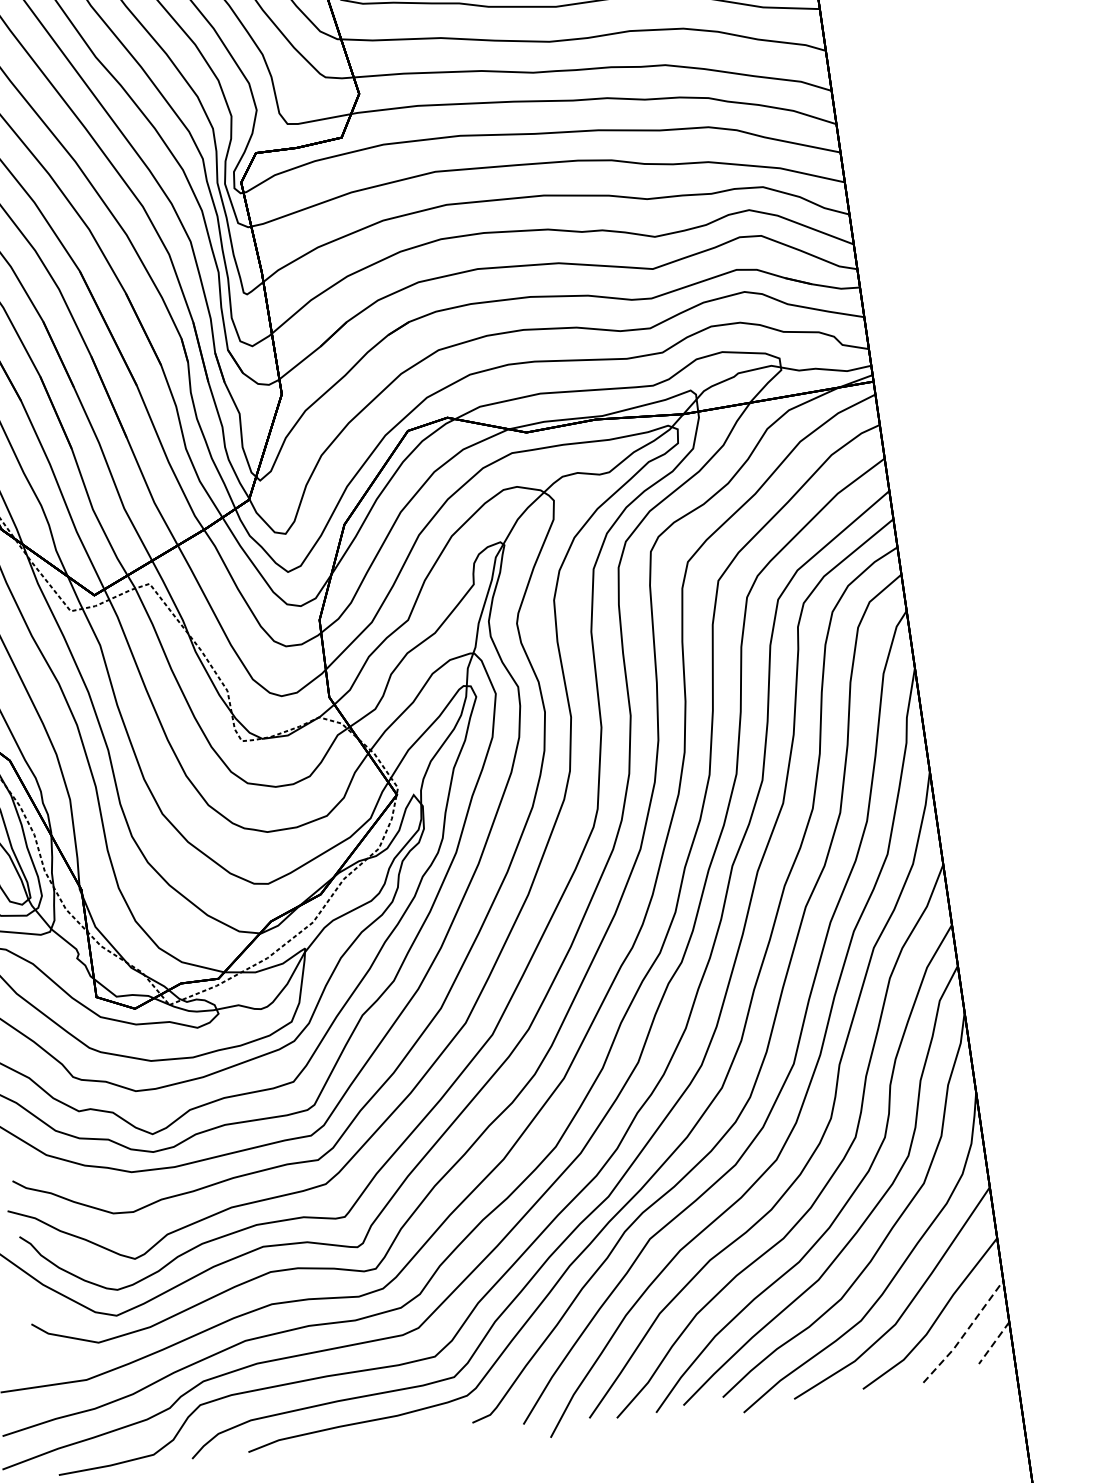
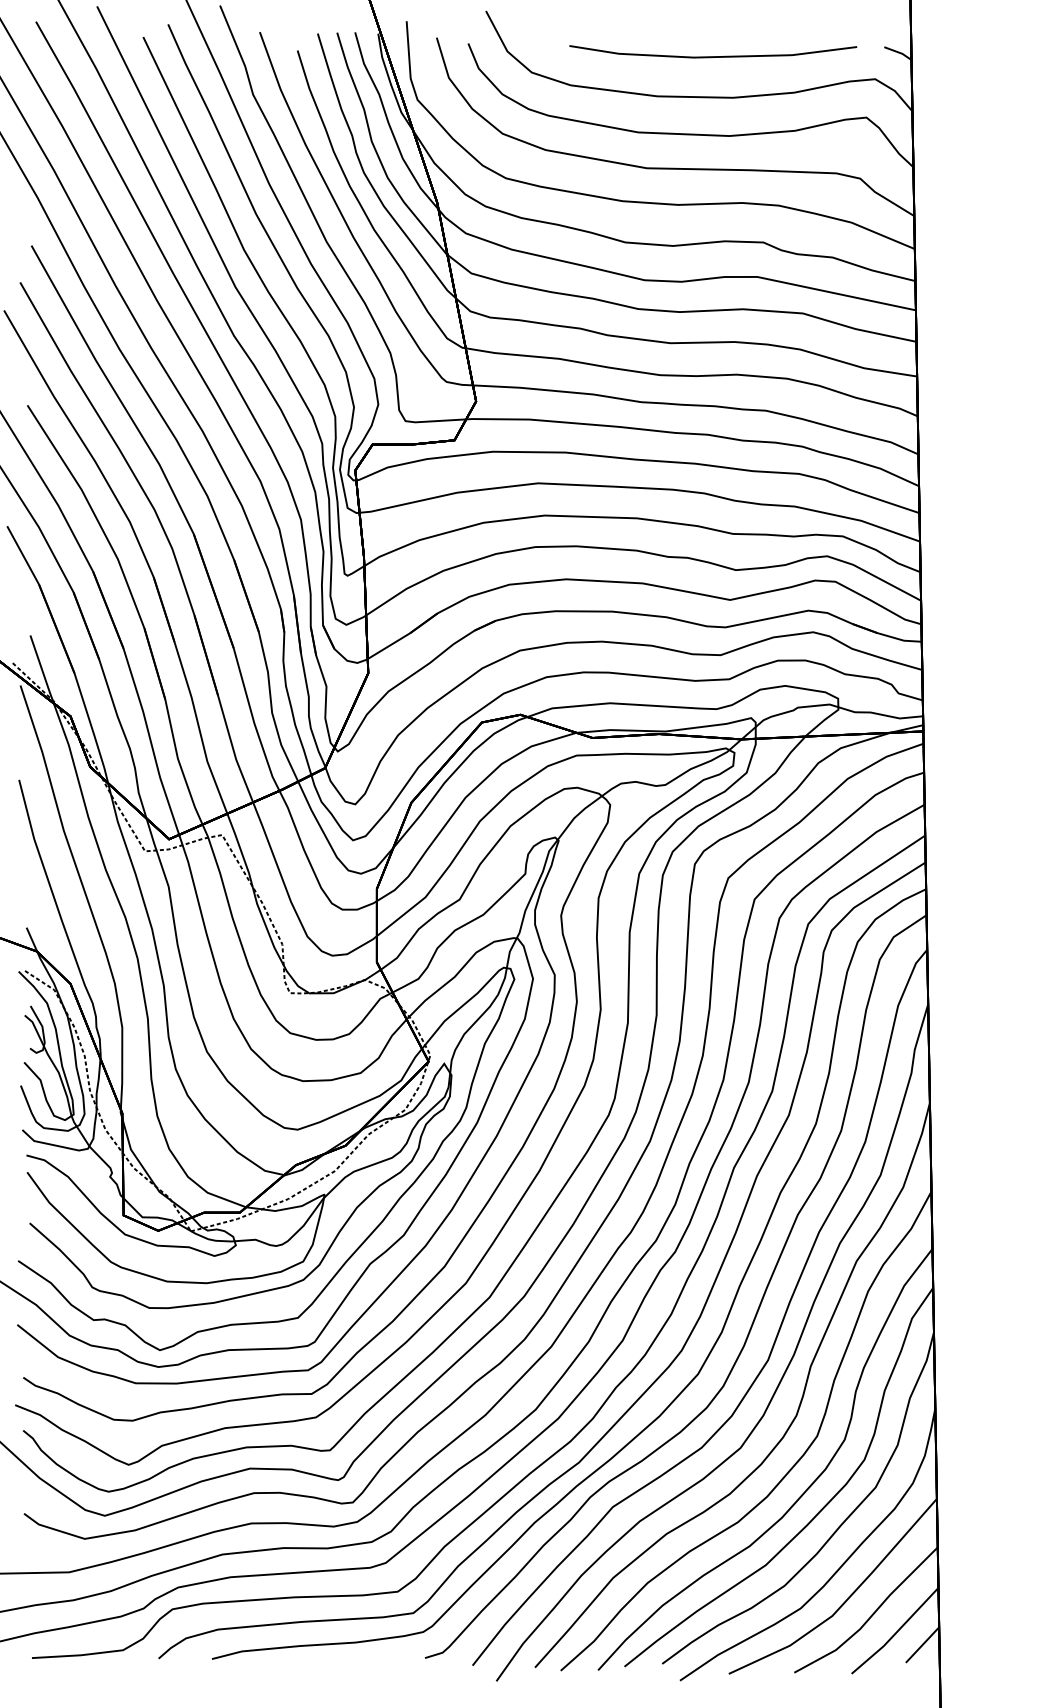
line: (965, 1334) -> (896, 1633), dashed -> solid
line: (994, 1343) -> (922, 1645), dashed -> solid

